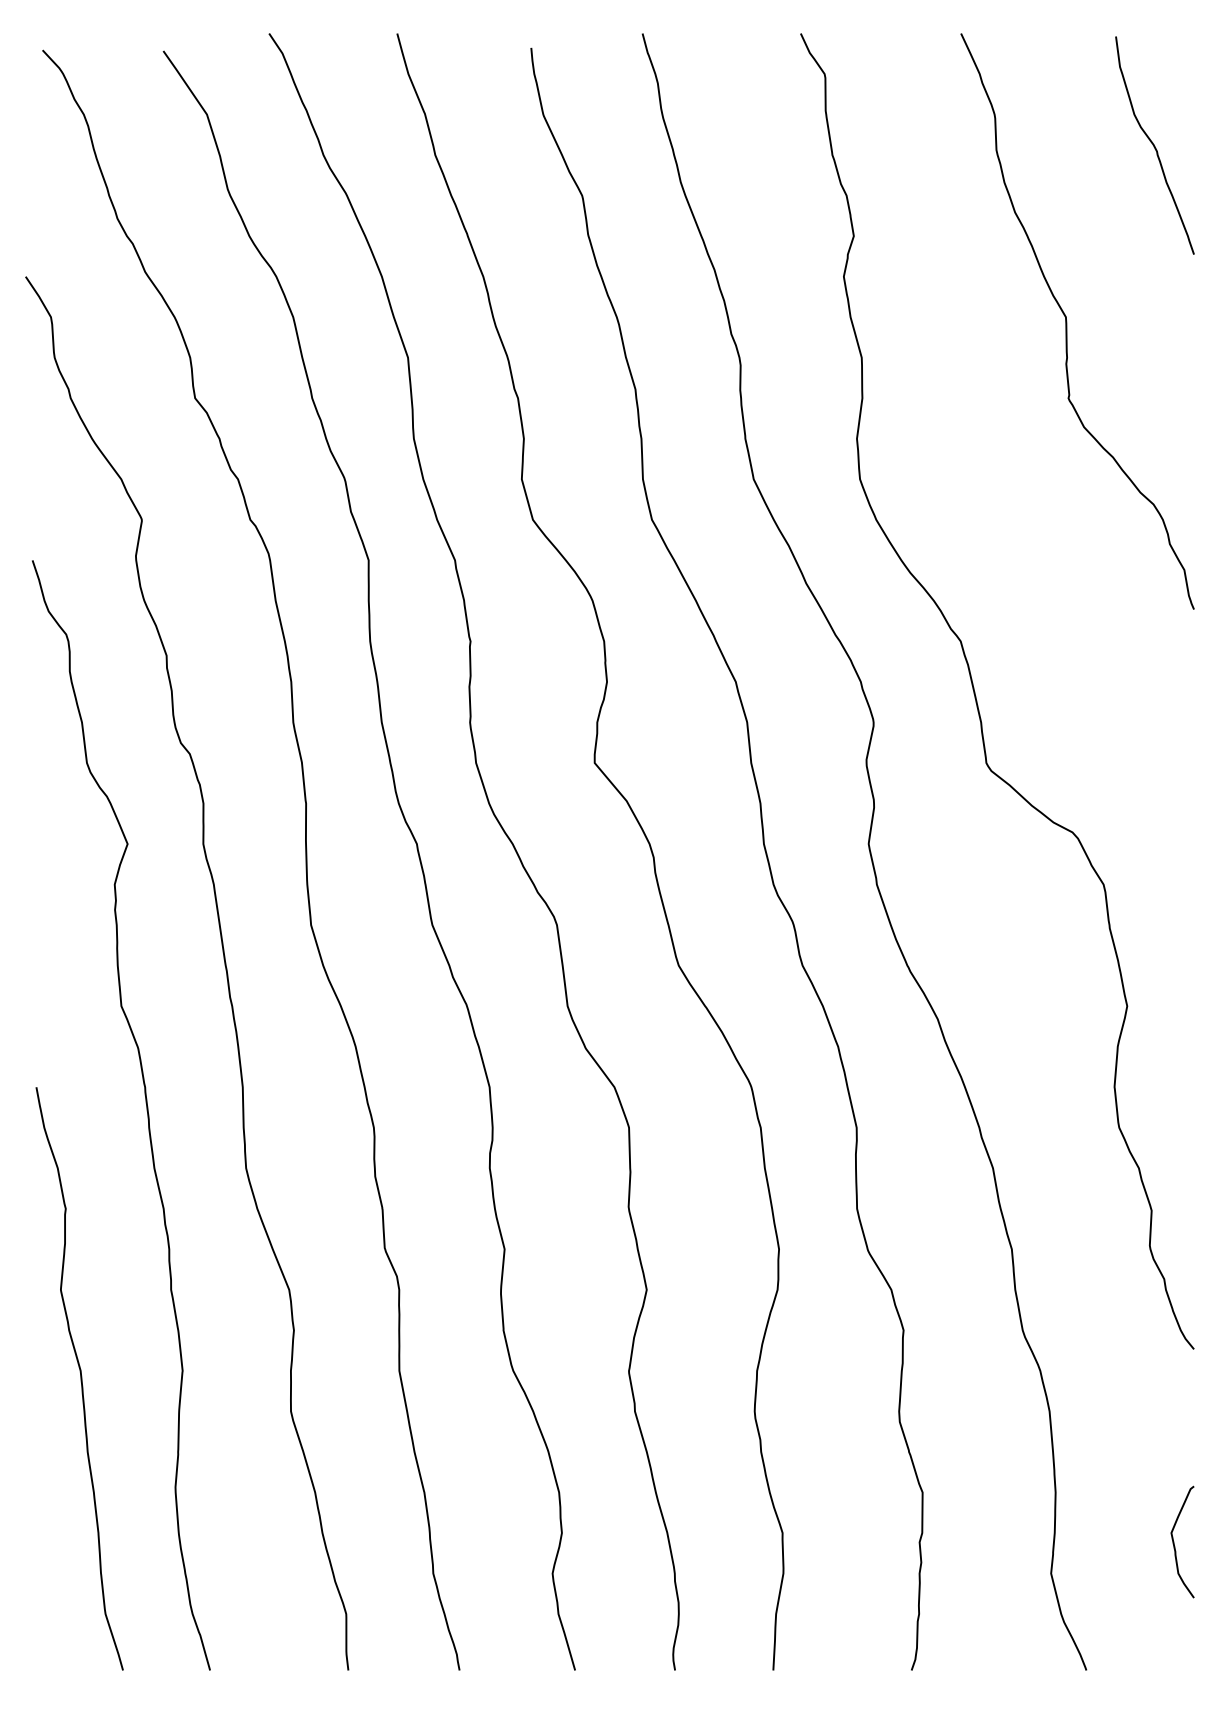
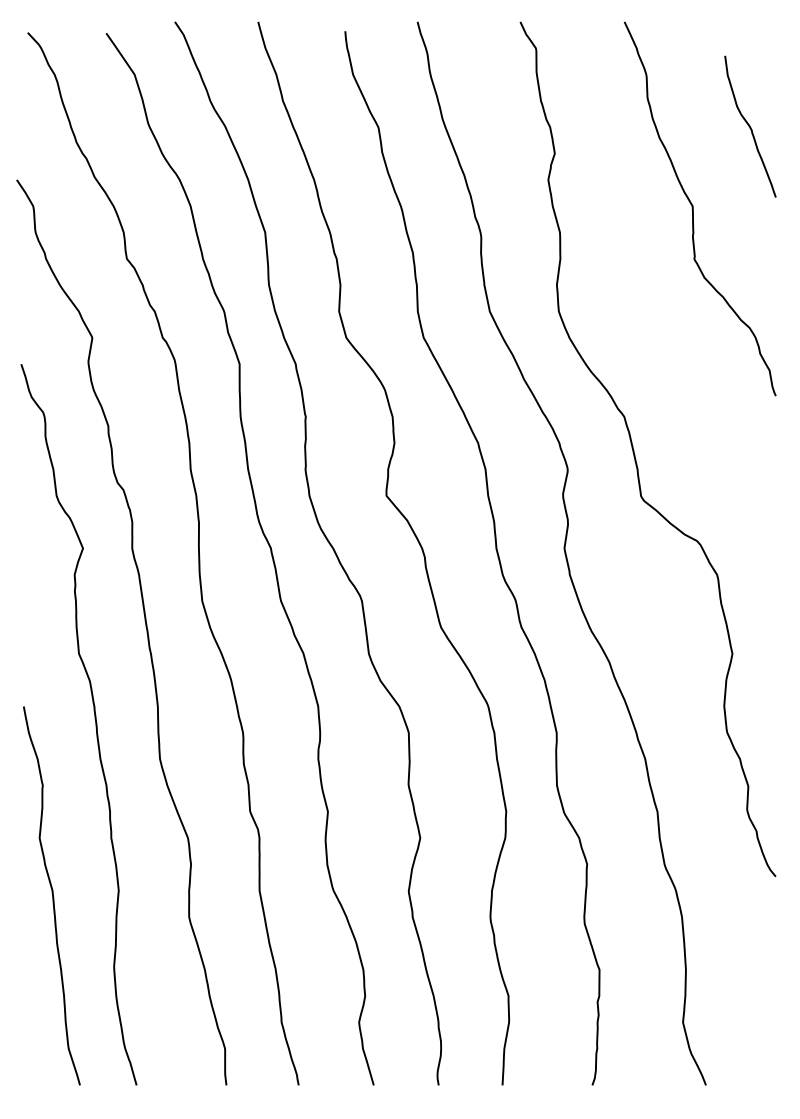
curve: (1154, 145) -> (750, 126), moved
curve: (1174, 1541) -> (763, 1001), removed

